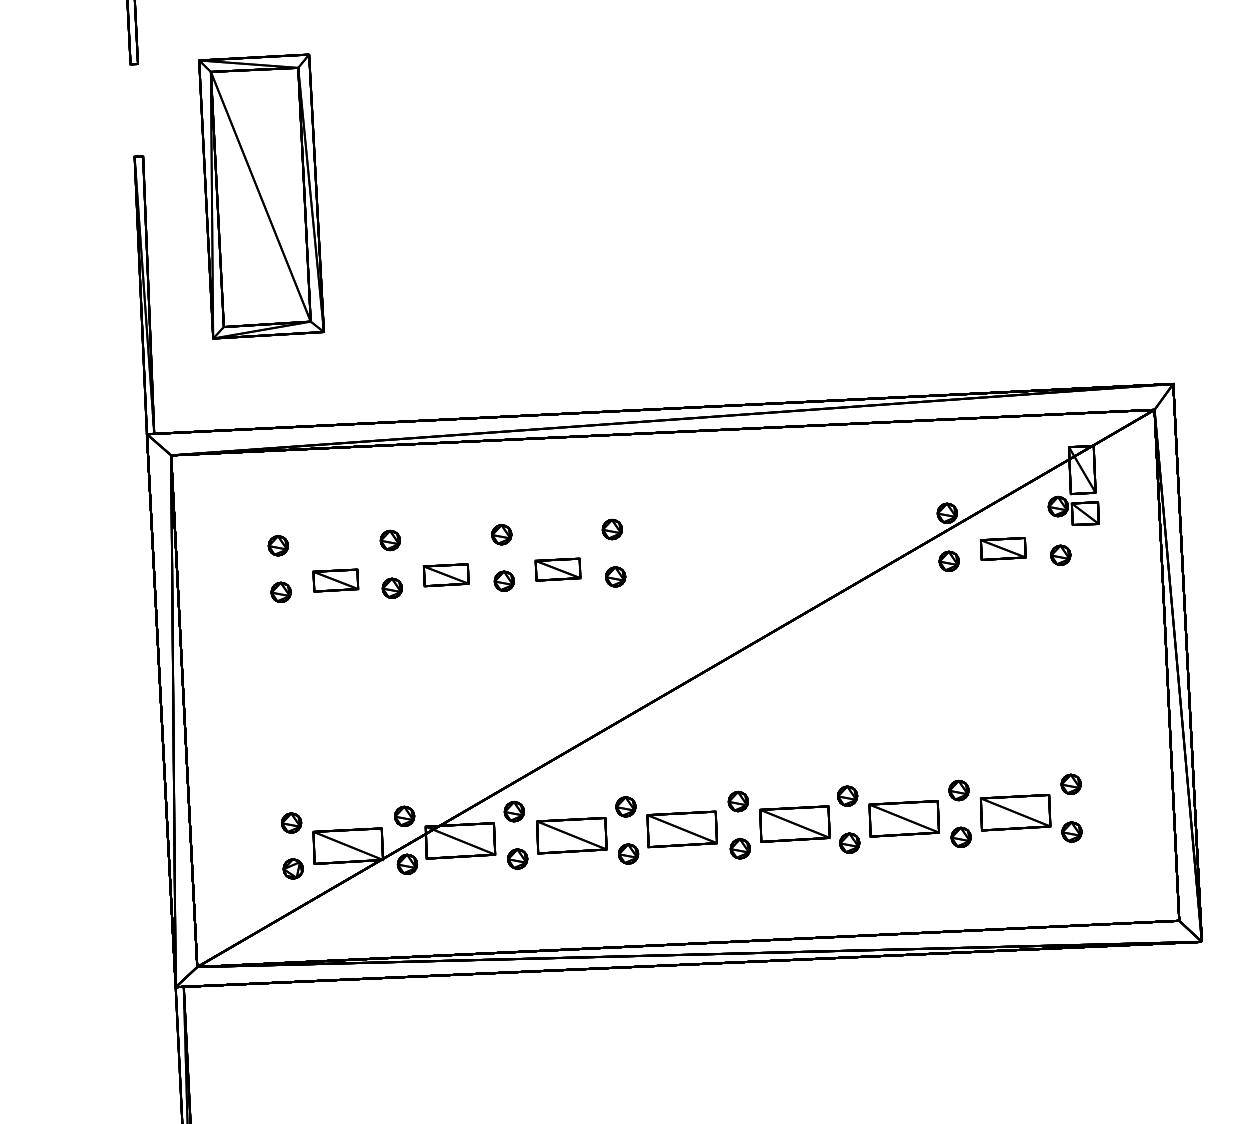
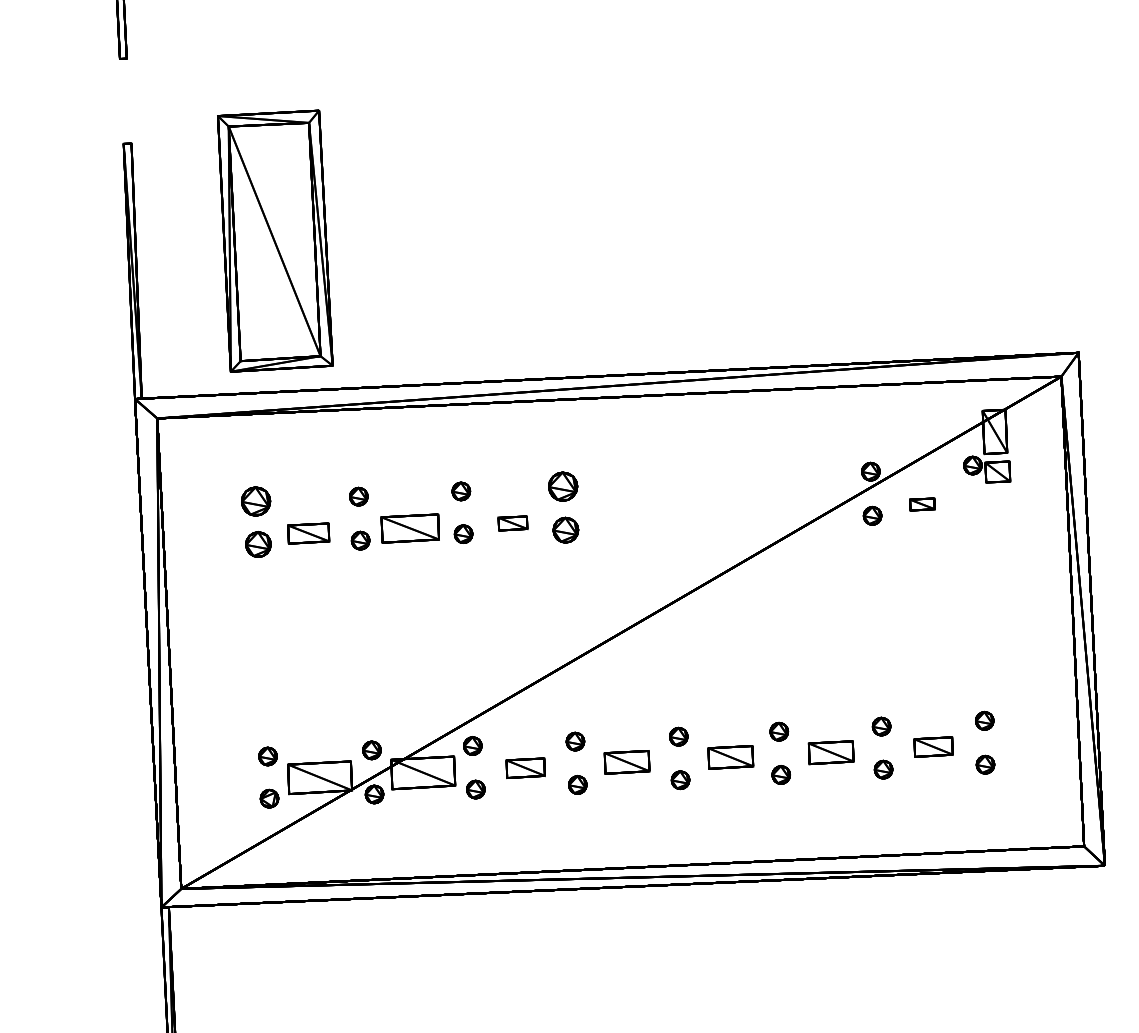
part: (261, 196) -> (275, 241), moved
part: (611, 529) -> (562, 486), size x1.6
part: (277, 545) -> (255, 501), size x1.6
part: (1003, 548) -> (922, 504), size x0.6
part: (1060, 554) -> (974, 509), removed
part: (557, 569) -> (512, 523), size x0.7
part: (445, 575) -> (409, 528), size x1.4
part: (615, 576) -> (565, 529), size x1.4
part: (280, 591) -> (257, 543), size x1.4
part: (1015, 812) -> (933, 746), size x0.6
part: (903, 818) -> (830, 752), size x0.7
part: (794, 823) -> (730, 756), size x0.7
part: (681, 829) -> (626, 762), size x0.7
part: (571, 835) -> (525, 767), size x0.6

